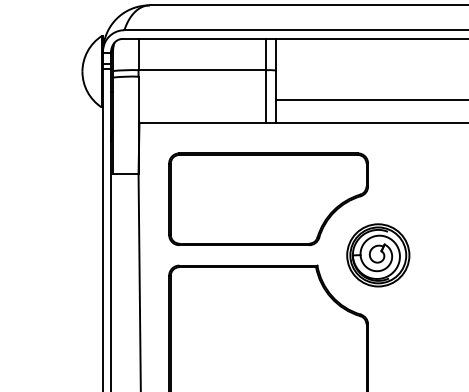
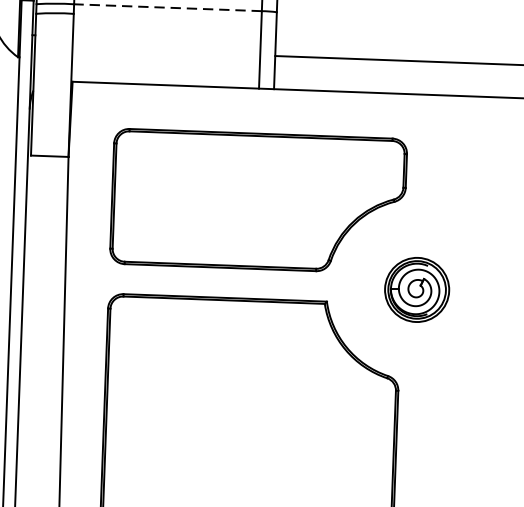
line: (202, 70) -> (168, 8), solid -> dashed
part: (378, 255) -> (417, 290), size x0.7

